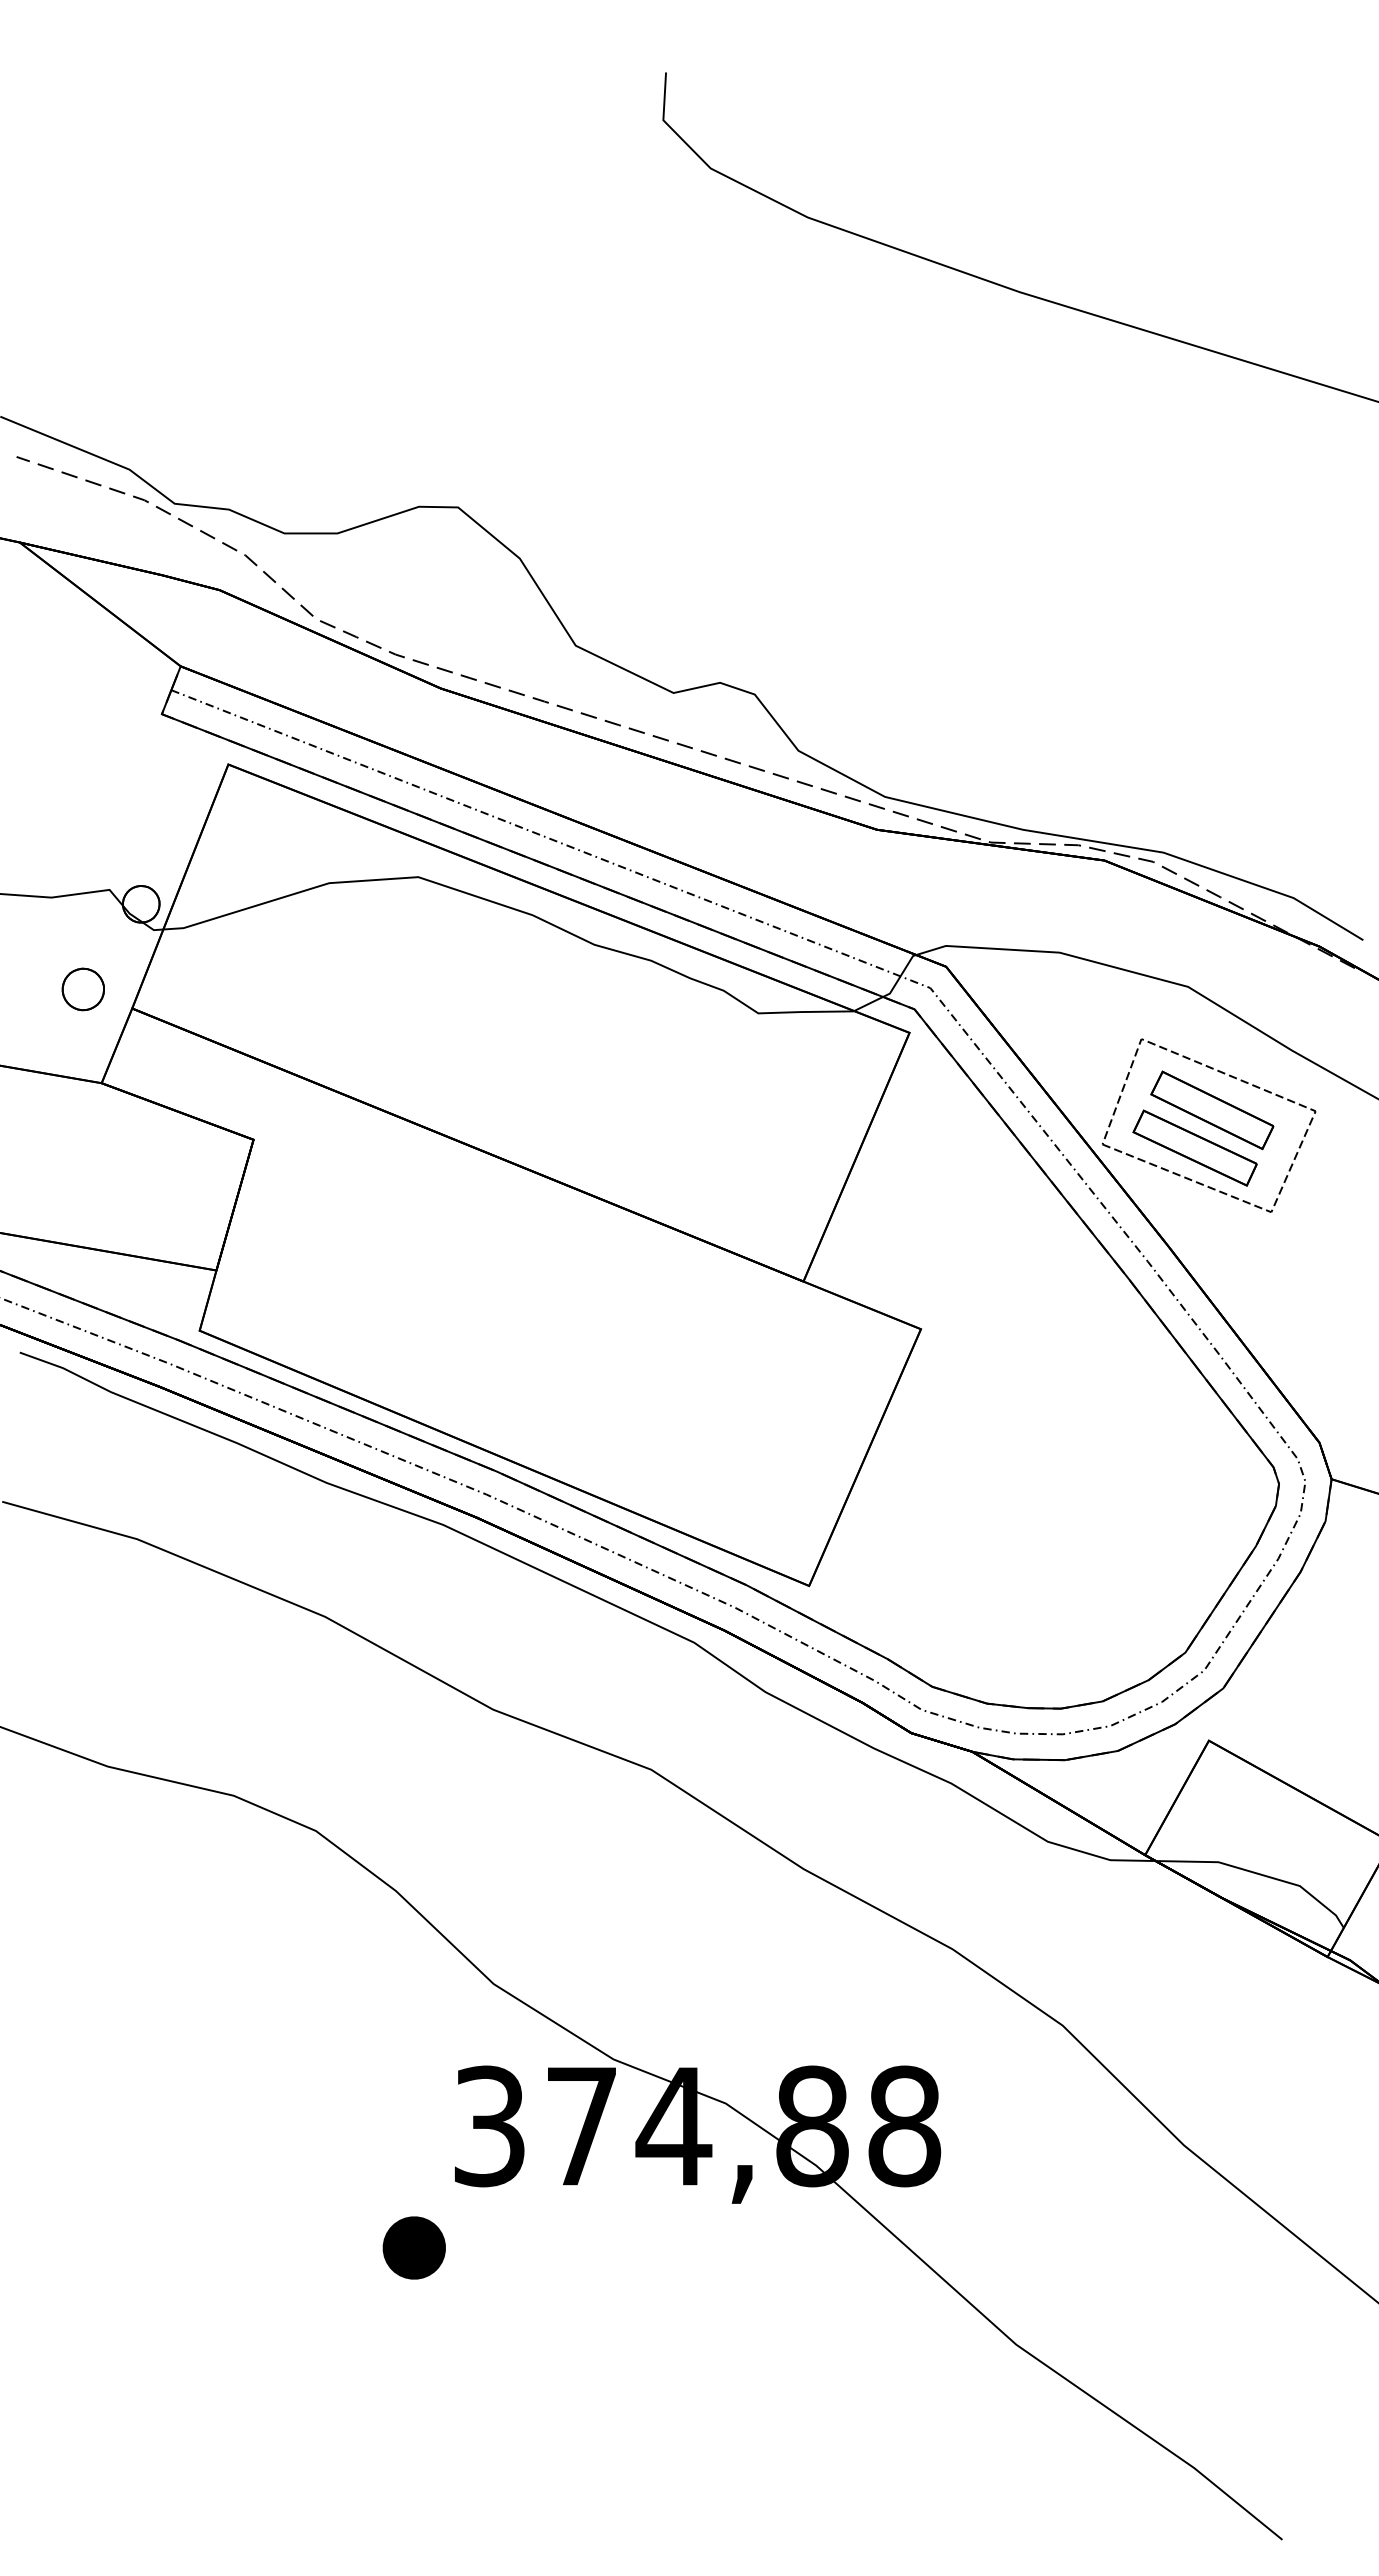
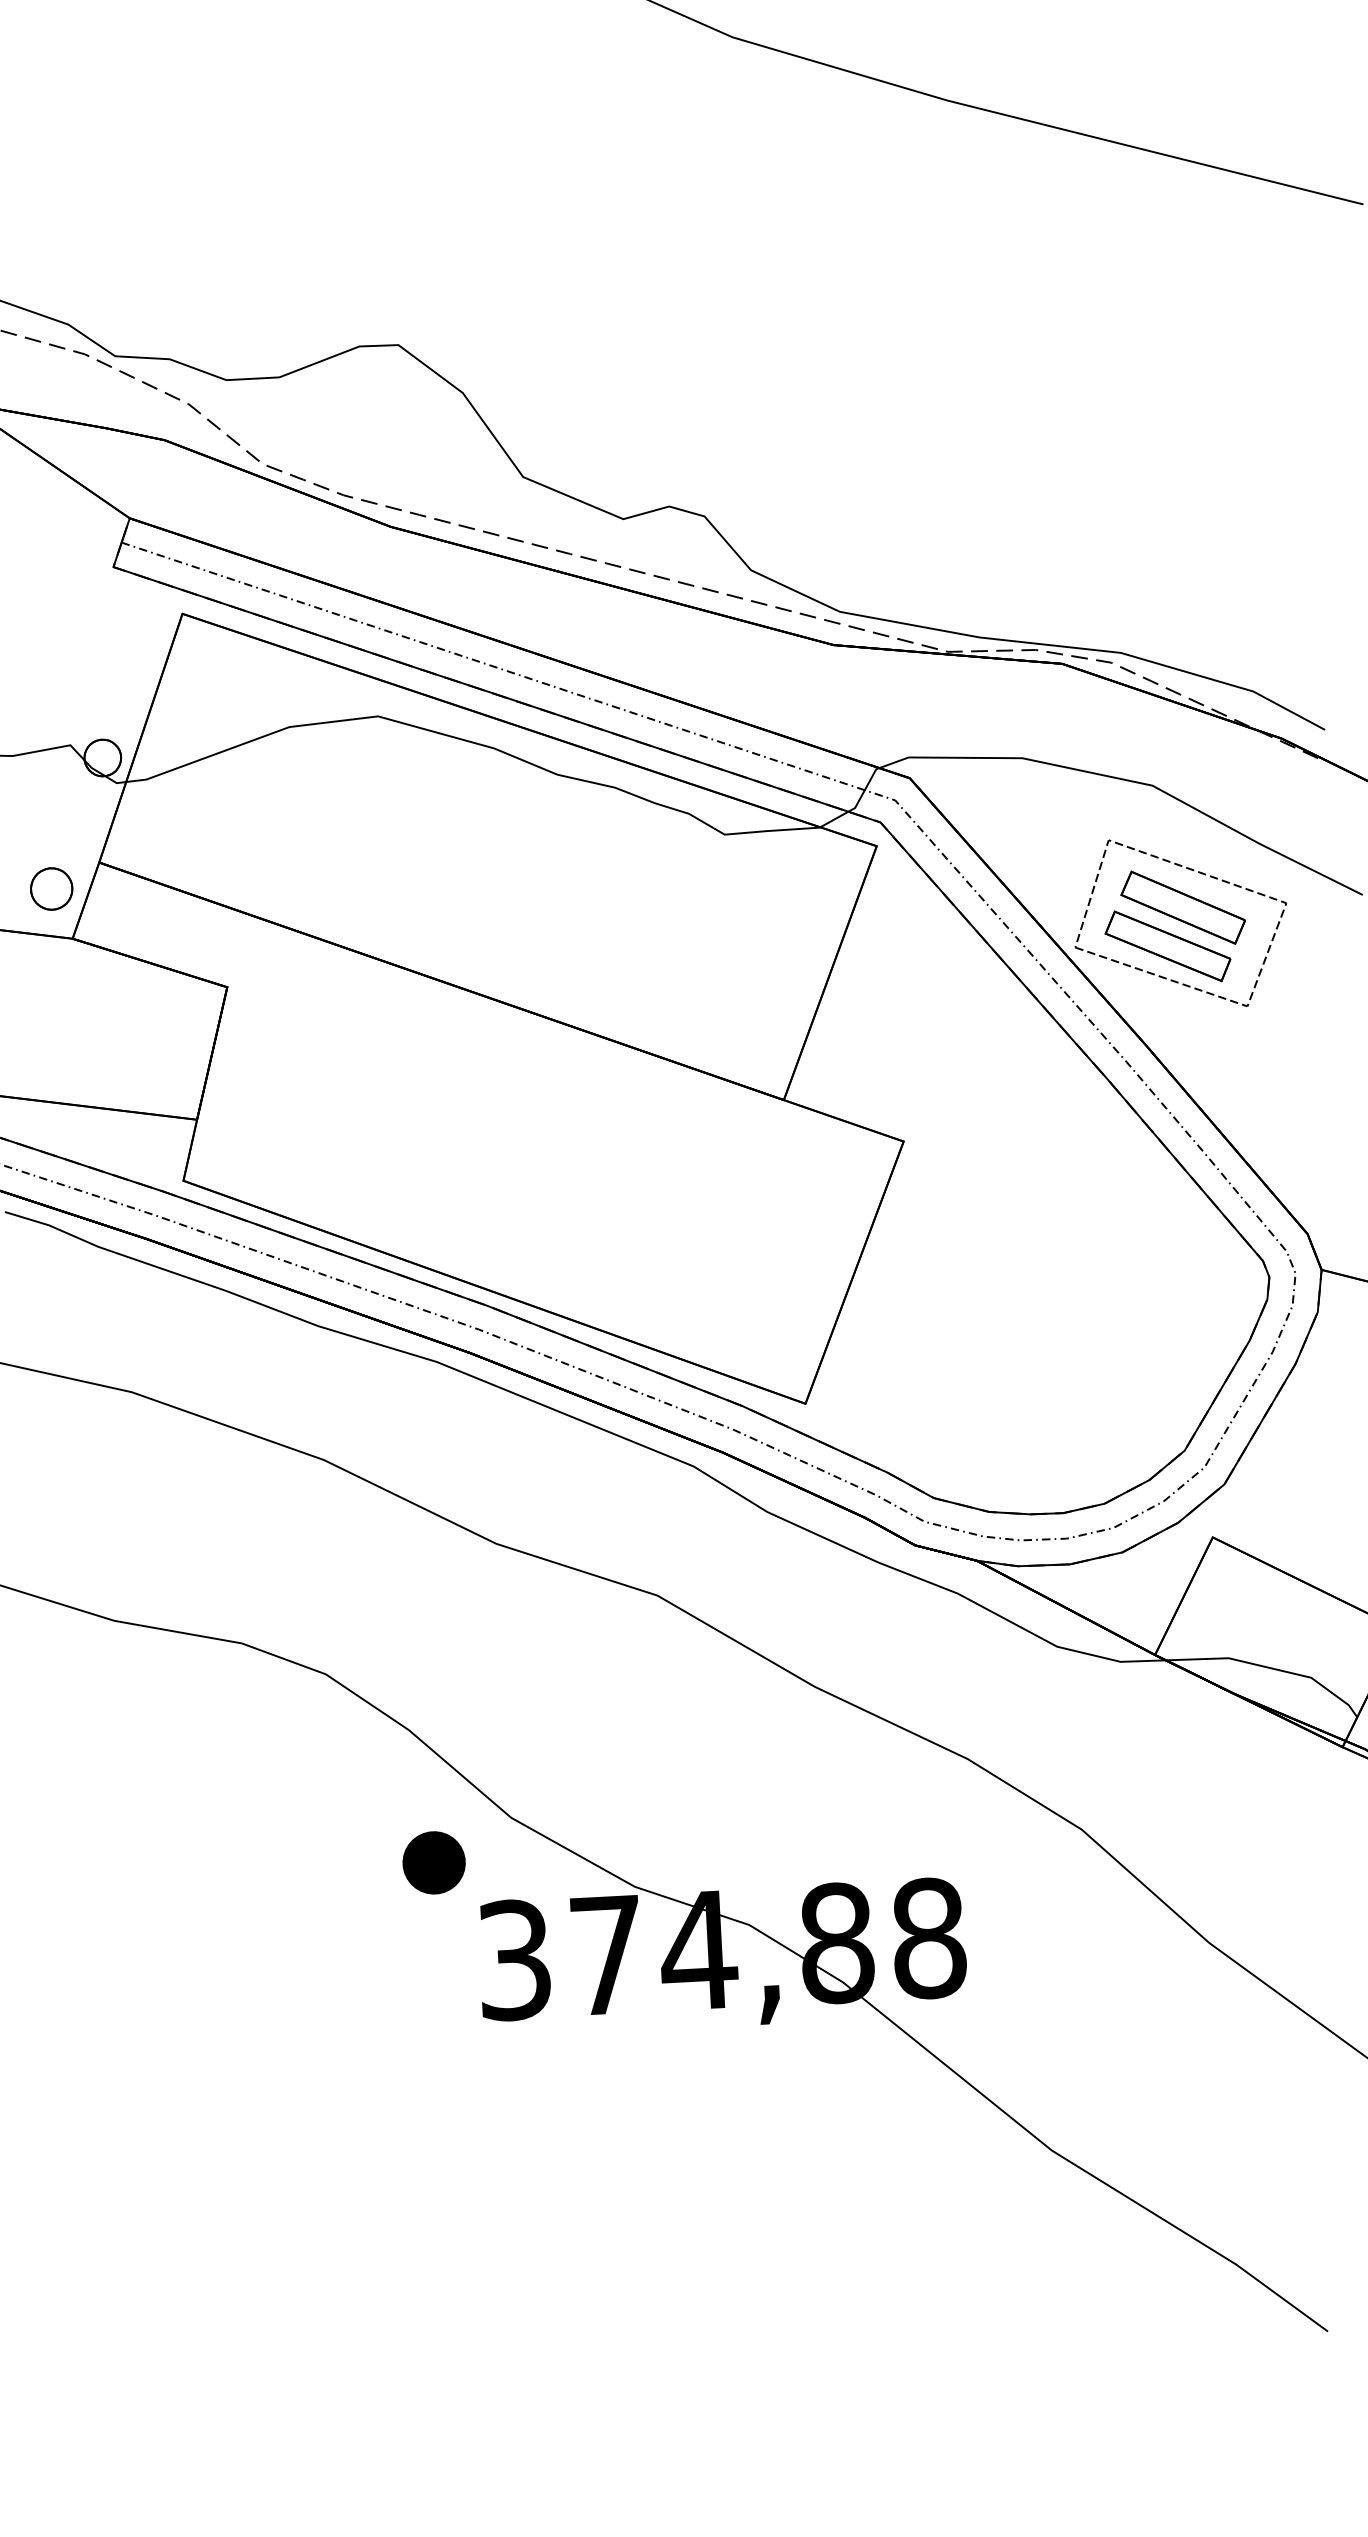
part: (82, 989) -> (50, 889), moved
part: (413, 2247) -> (433, 1862), moved

